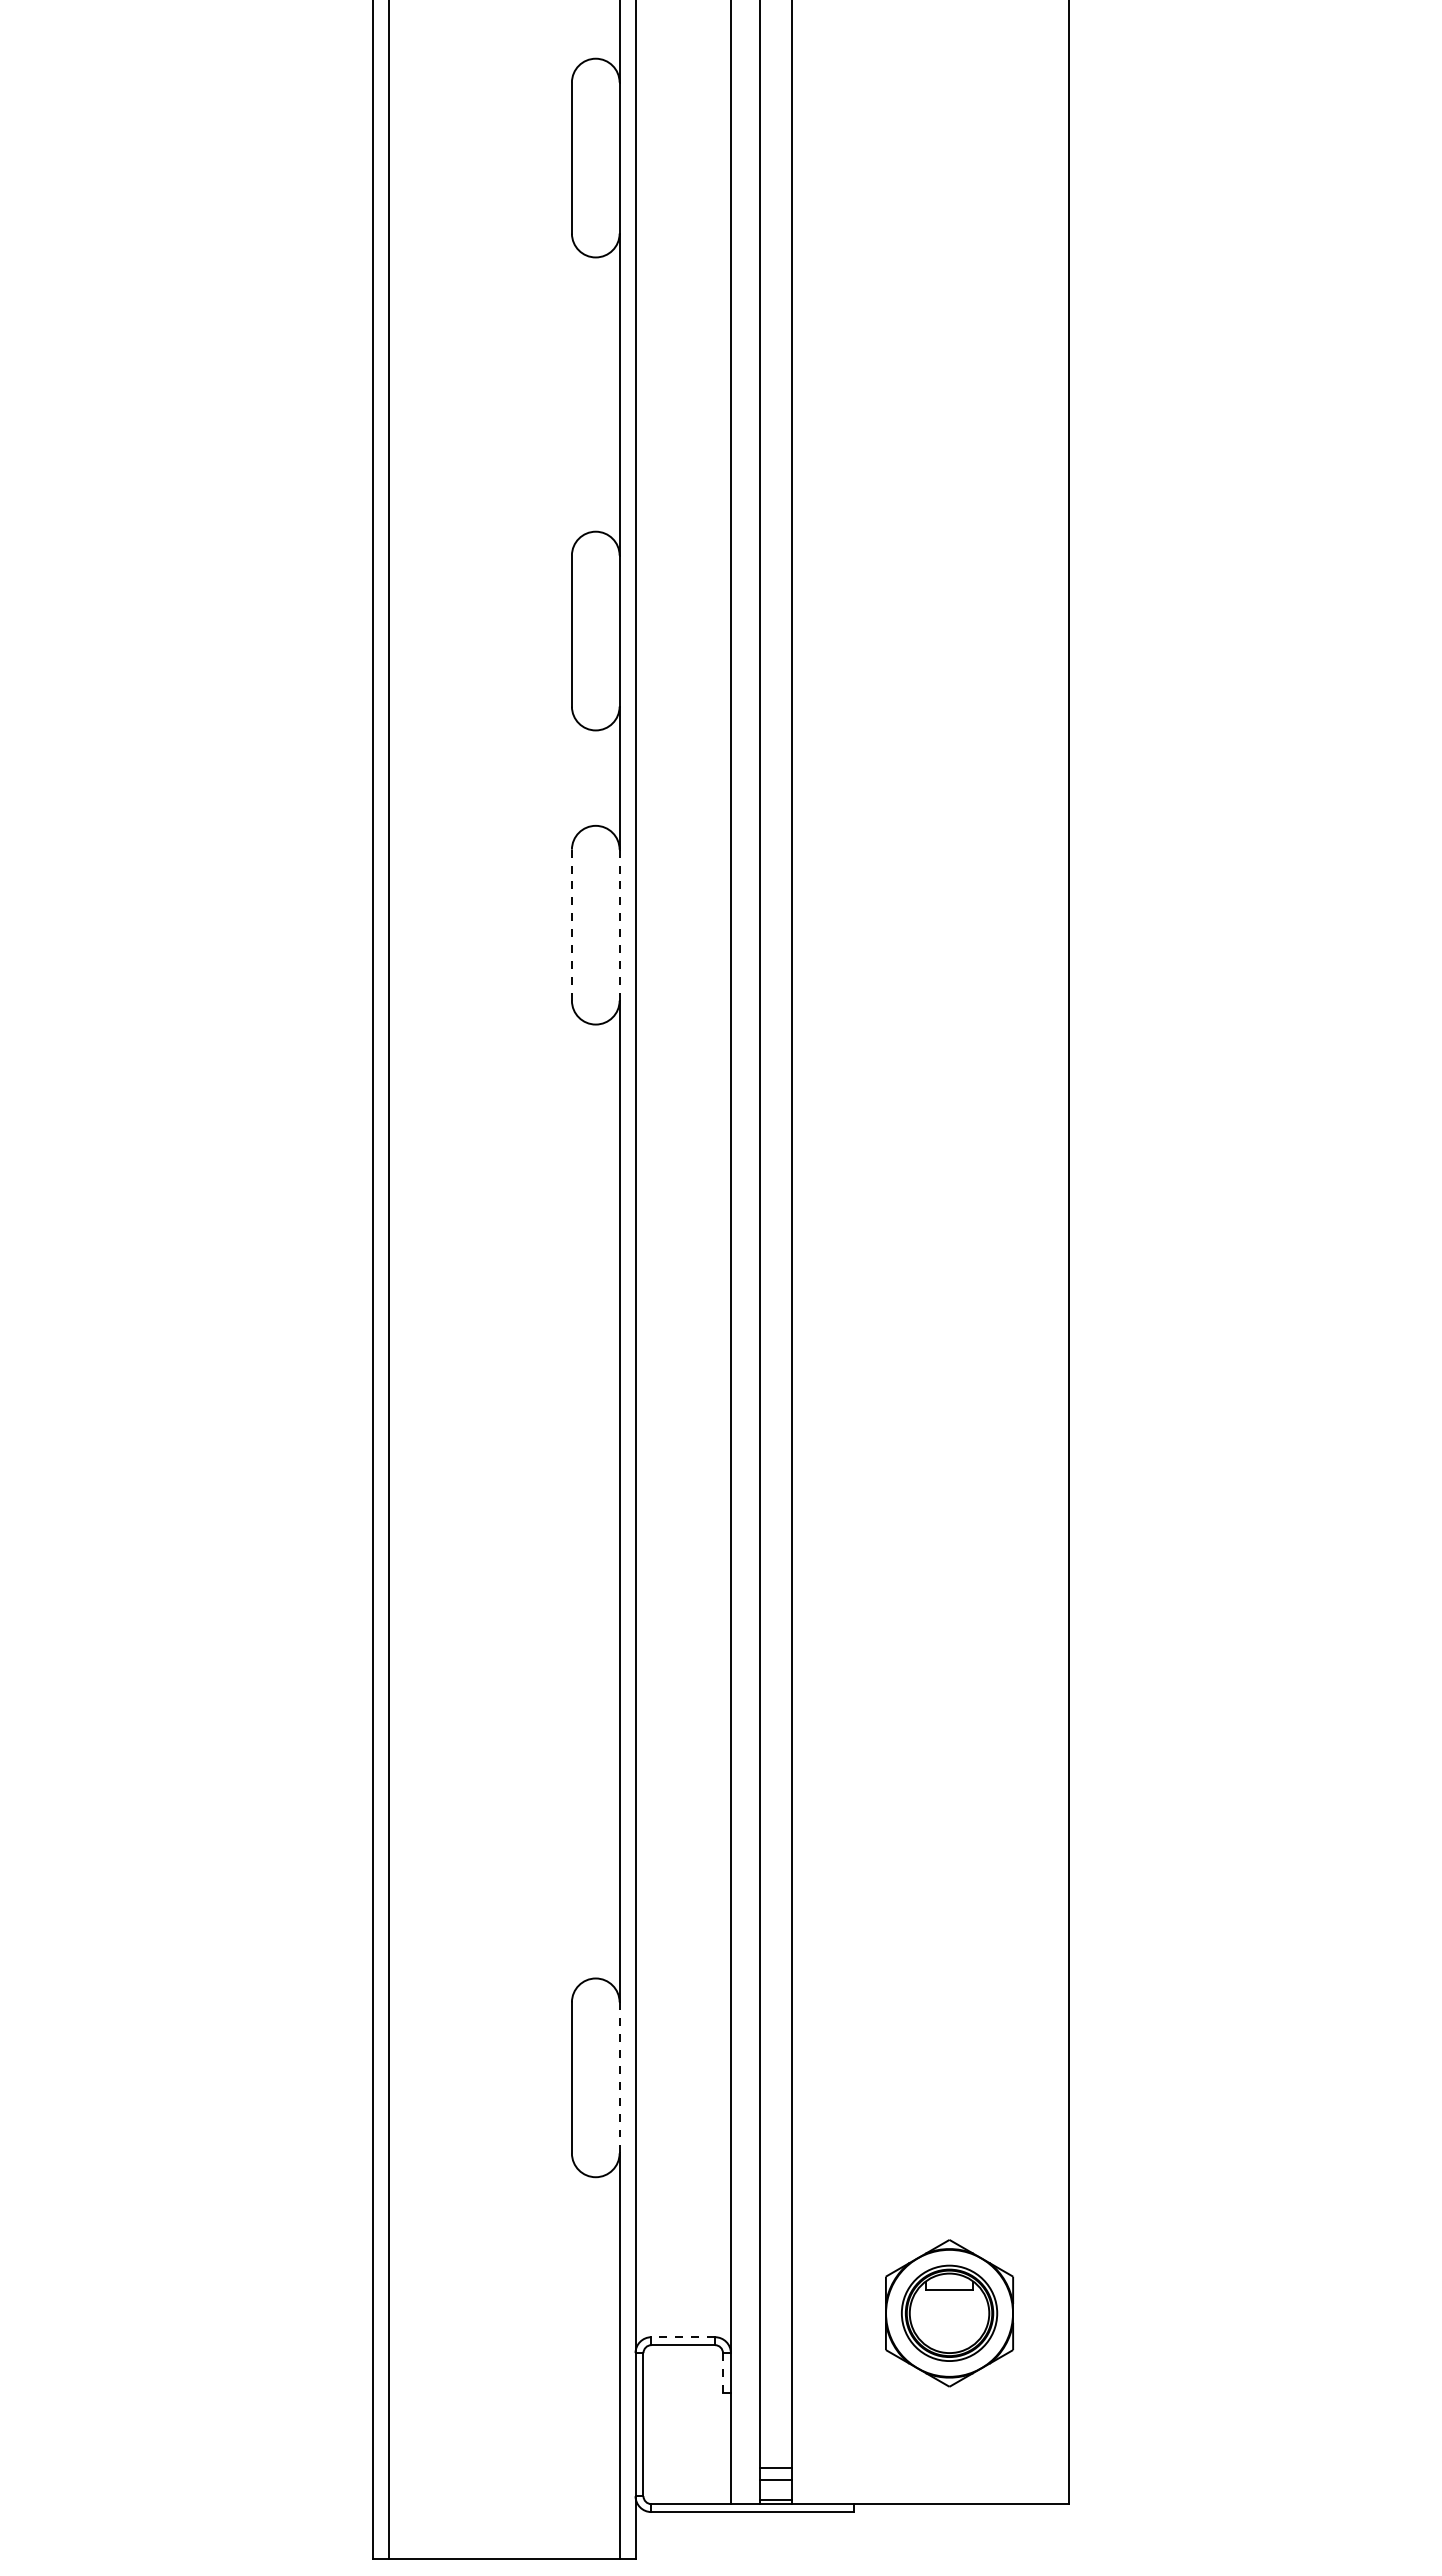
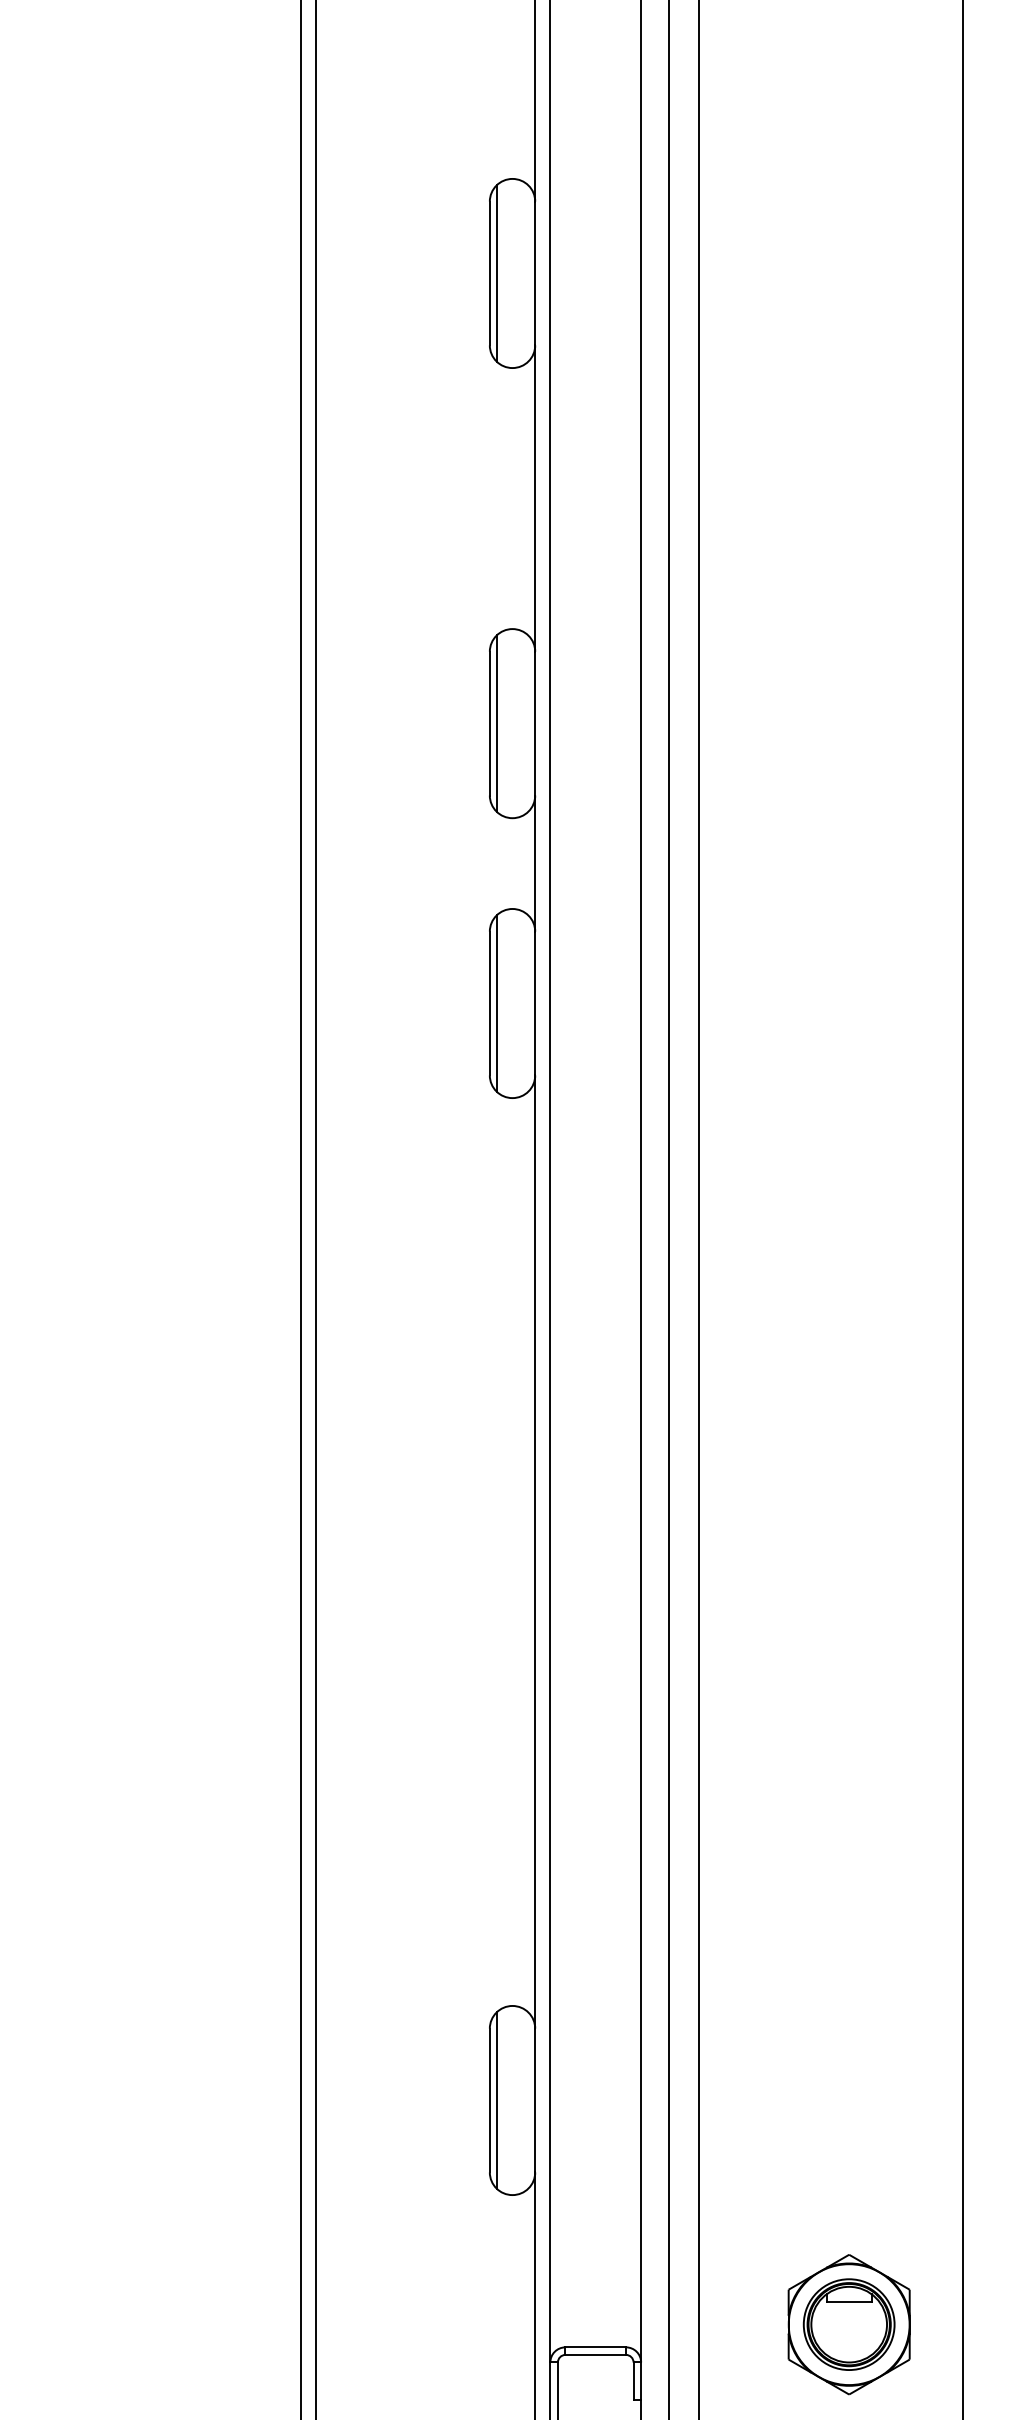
line: (579, 157) -> (497, 272), added
line: (579, 630) -> (497, 723), added
line: (579, 924) -> (497, 1002), added
line: (571, 925) -> (489, 1003), dashed -> solid
line: (619, 925) -> (535, 1003), dashed -> solid
line: (579, 2077) -> (497, 2100), added
line: (619, 2077) -> (535, 2100), dashed -> solid
line: (683, 2337) -> (595, 2347), dashed -> solid
line: (722, 2372) -> (633, 2380), dashed -> solid

